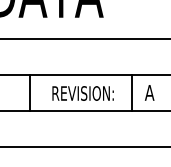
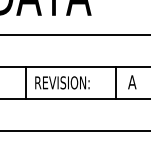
text: (83, 93) -> (62, 82), moved

